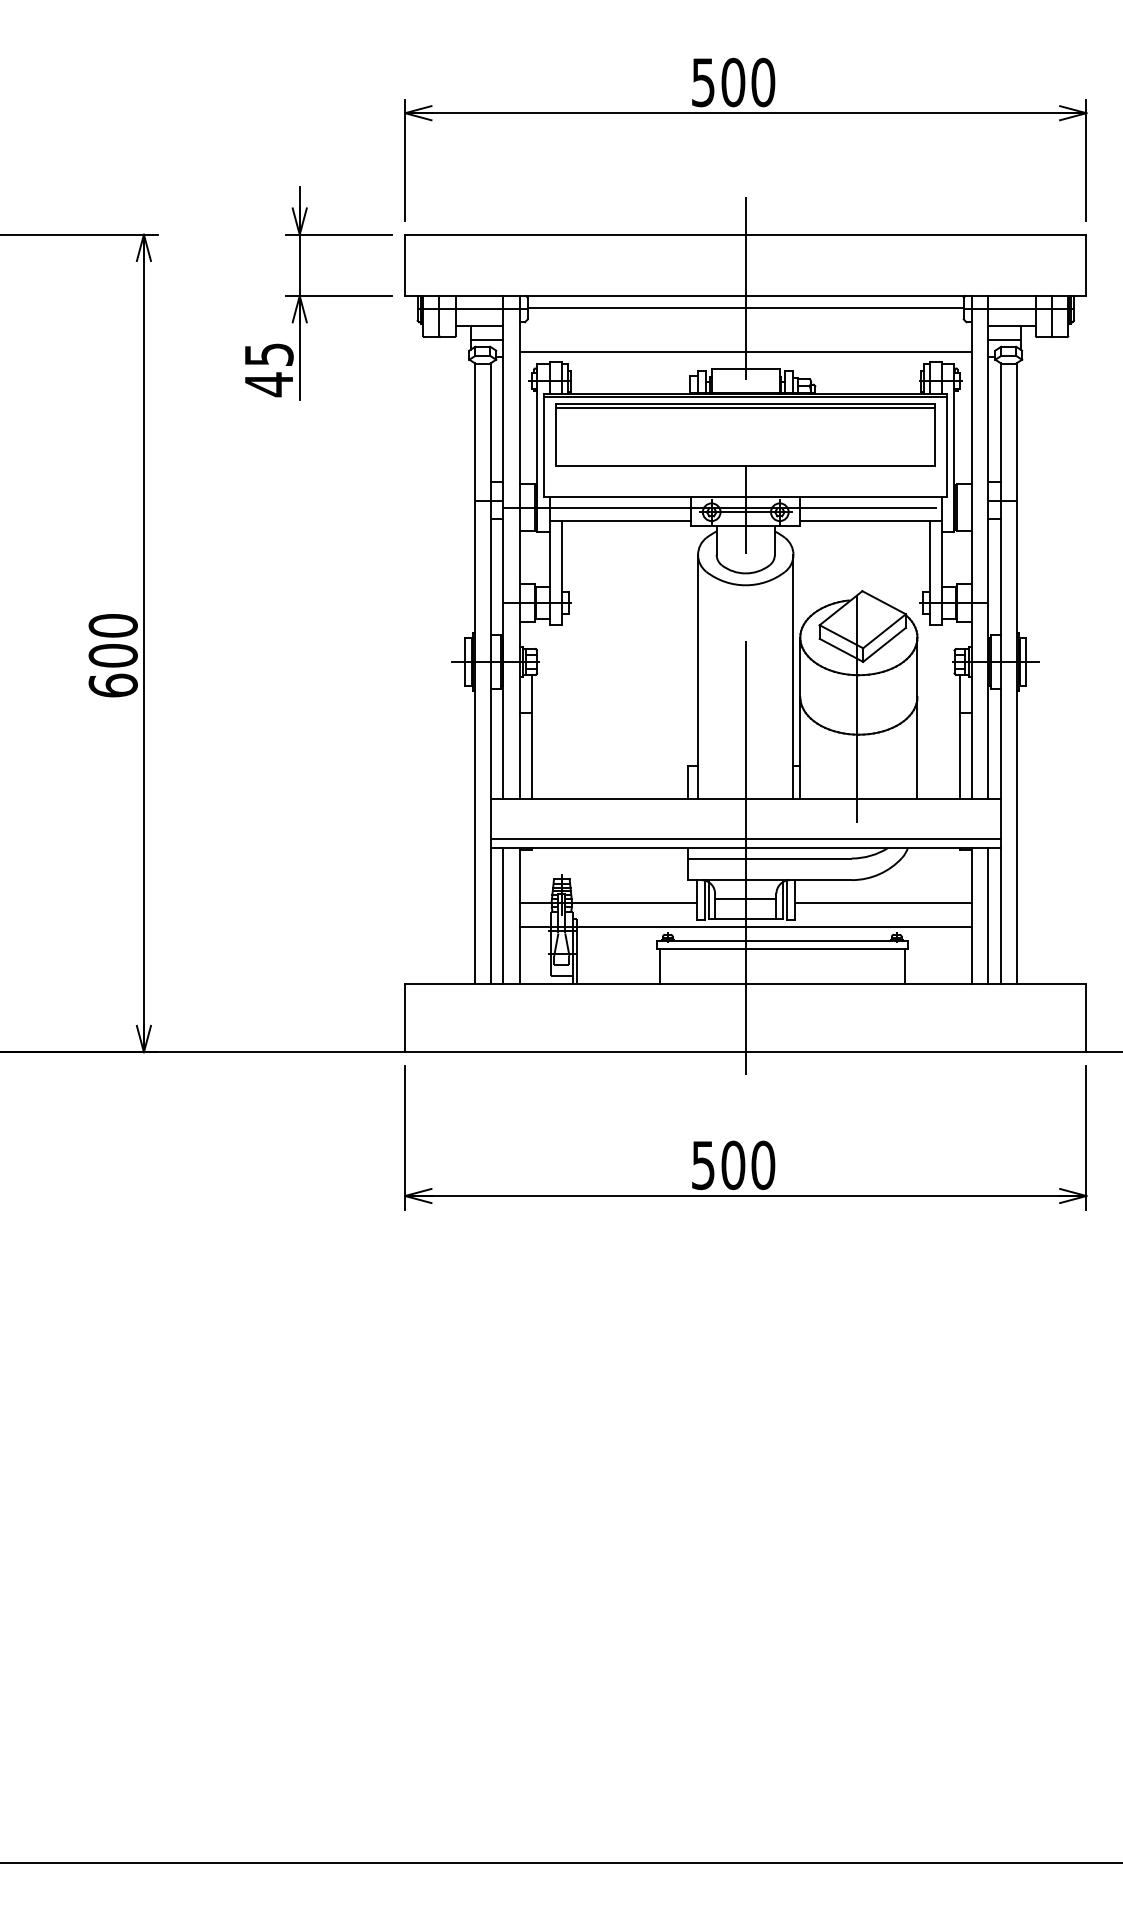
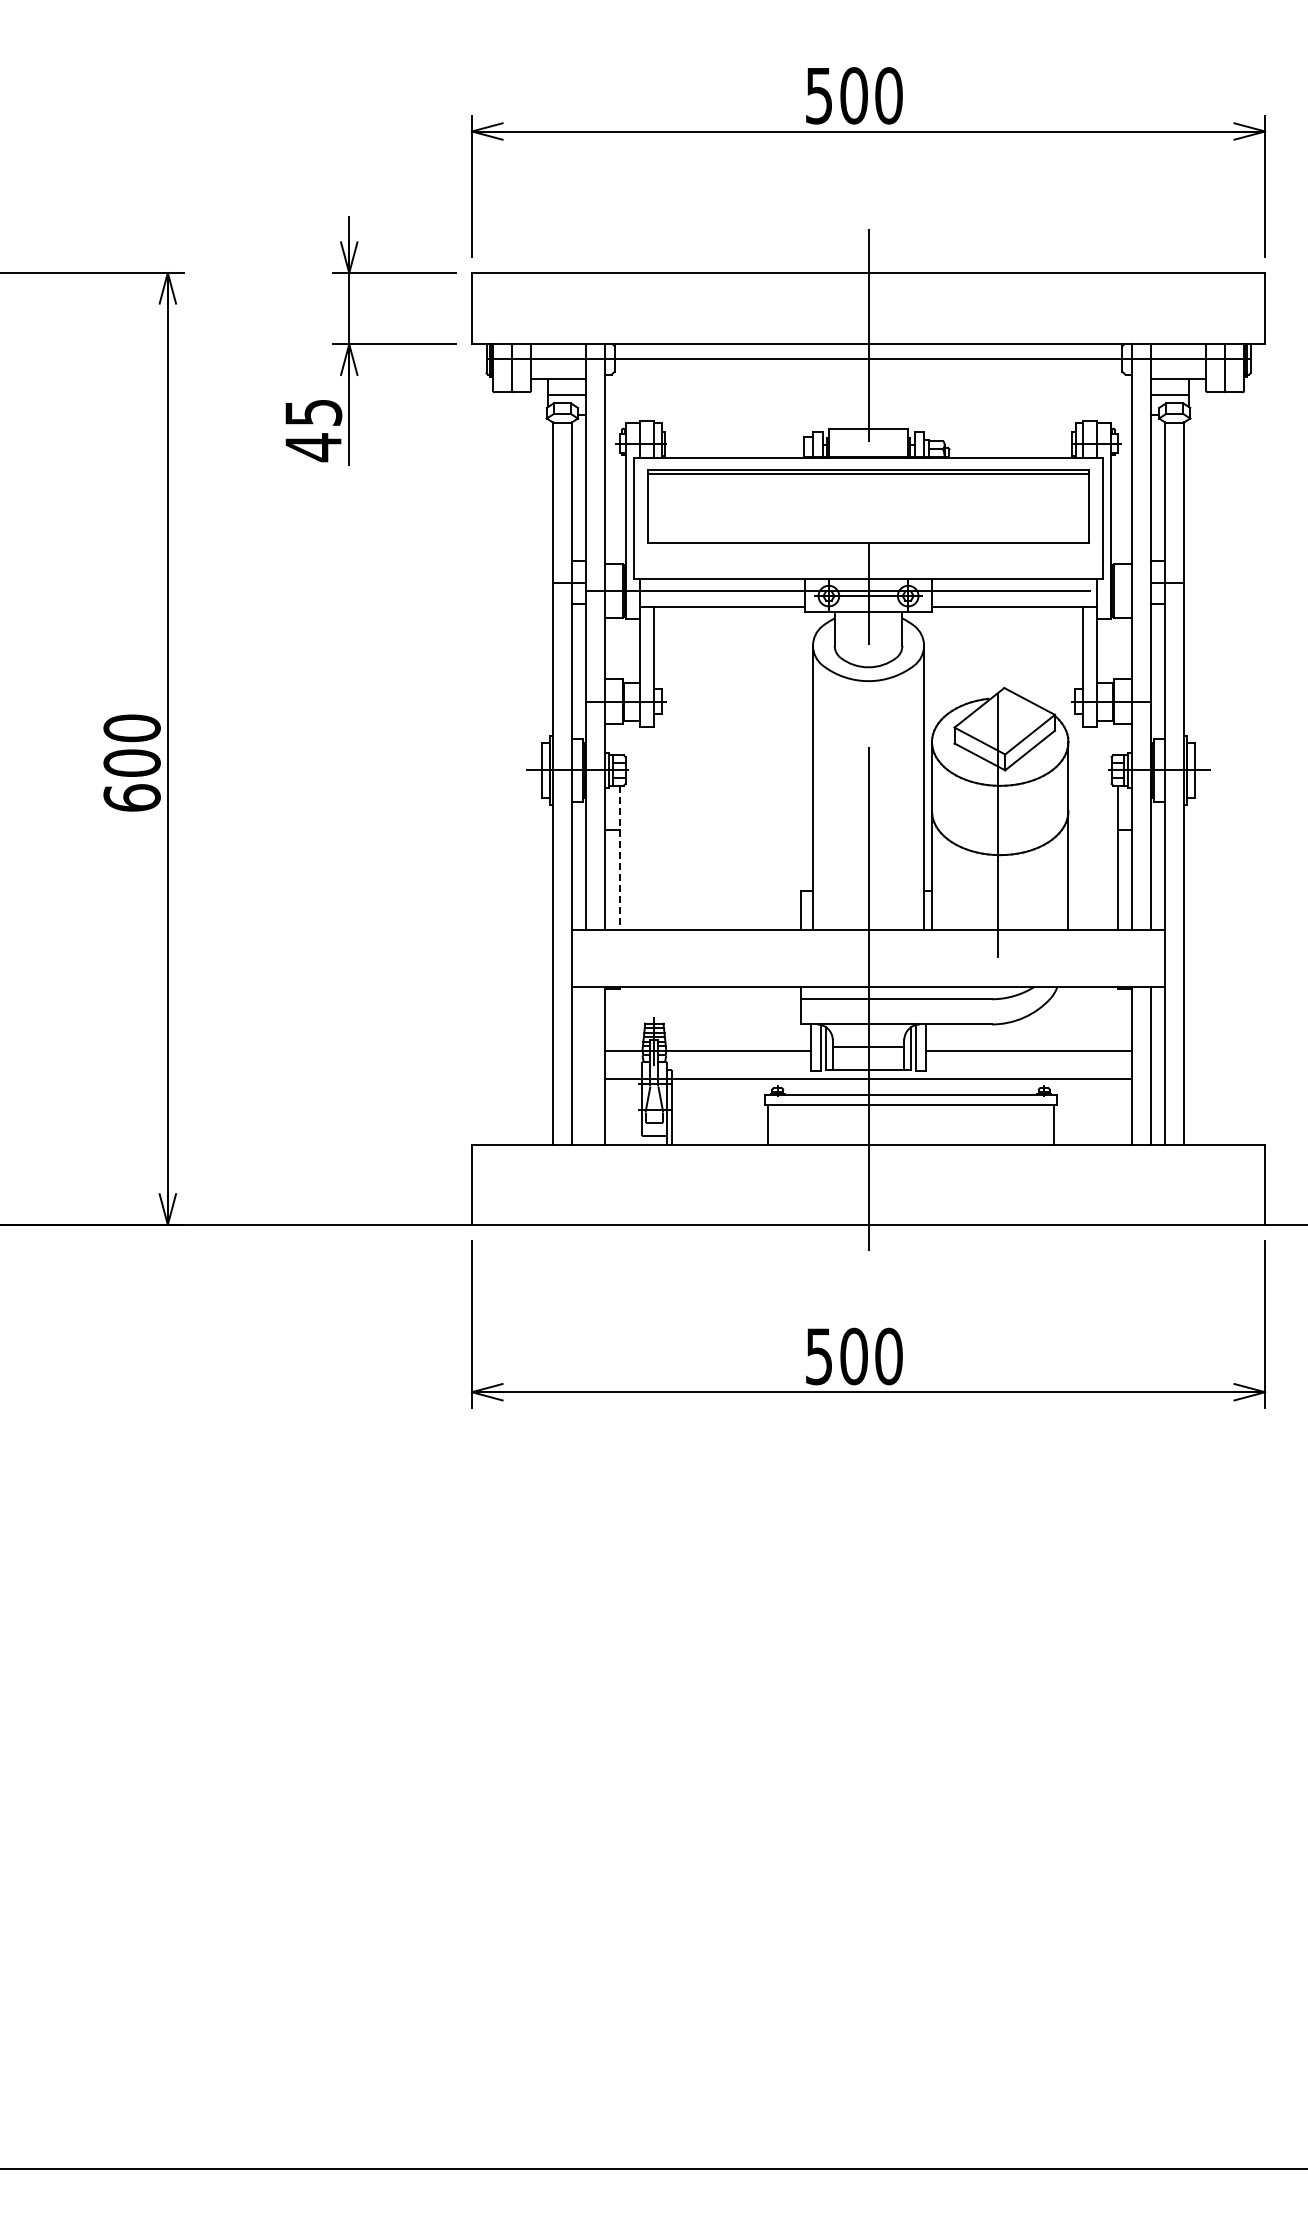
line: (745, 351) -> (868, 409), removed
line: (745, 397) -> (868, 462), removed
line: (531, 737) -> (619, 858), solid -> dashed
line: (745, 838) -> (868, 976), removed
line: (503, 915) -> (586, 1065), removed

